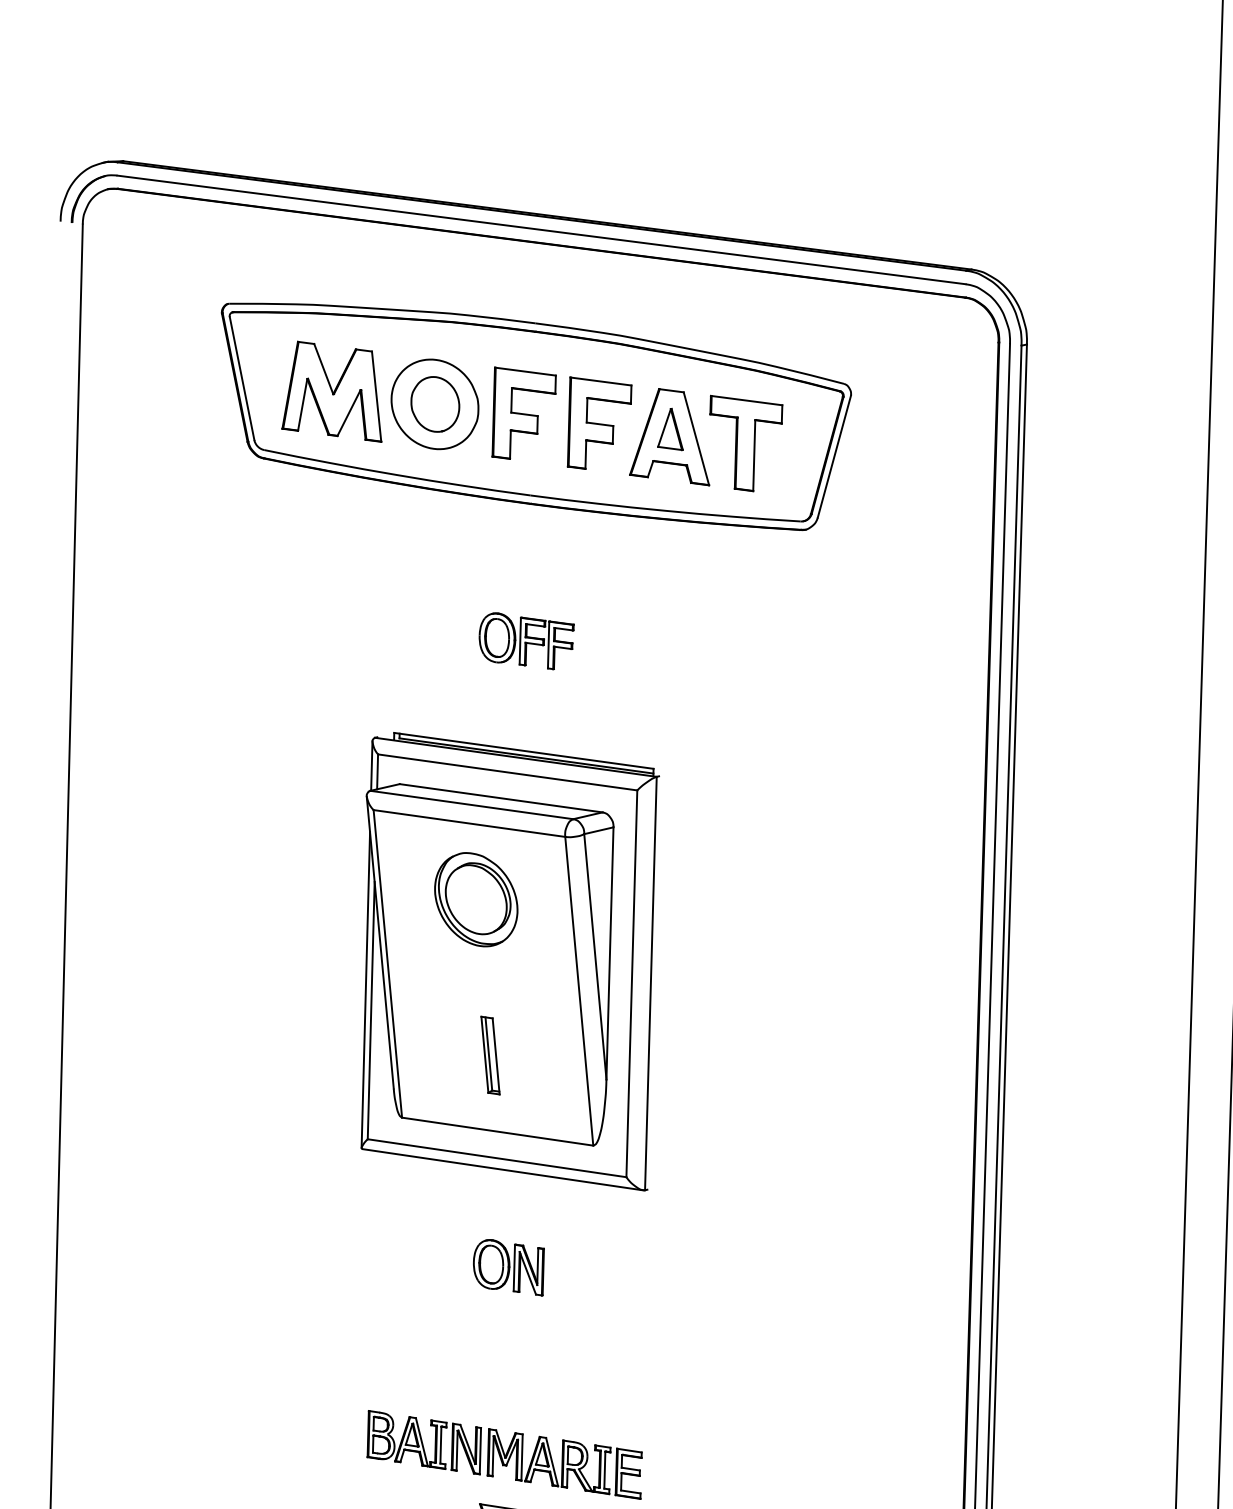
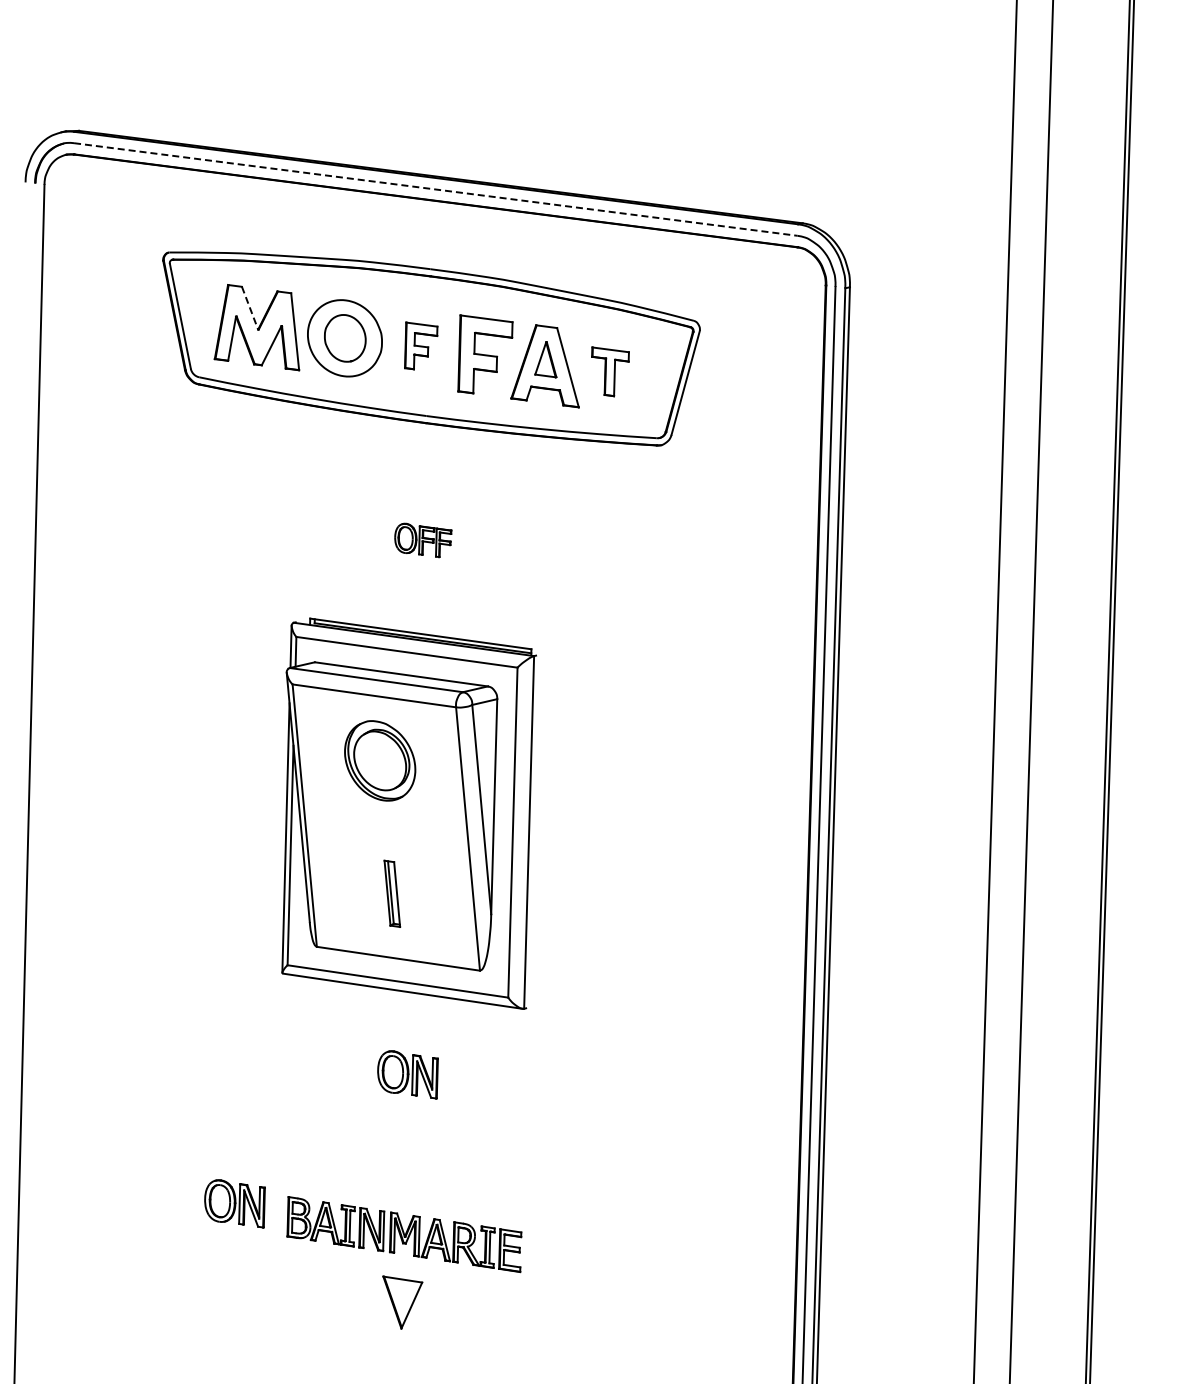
line: (541, 229) -> (435, 189), solid -> dashed
line: (324, 369) -> (250, 308), solid -> dashed
part: (524, 412) -> (421, 345), size x0.6
part: (746, 443) -> (610, 371), size x0.6
part: (527, 641) -> (423, 540), size x0.7
part: (305, 1418) -> (234, 1203), added

